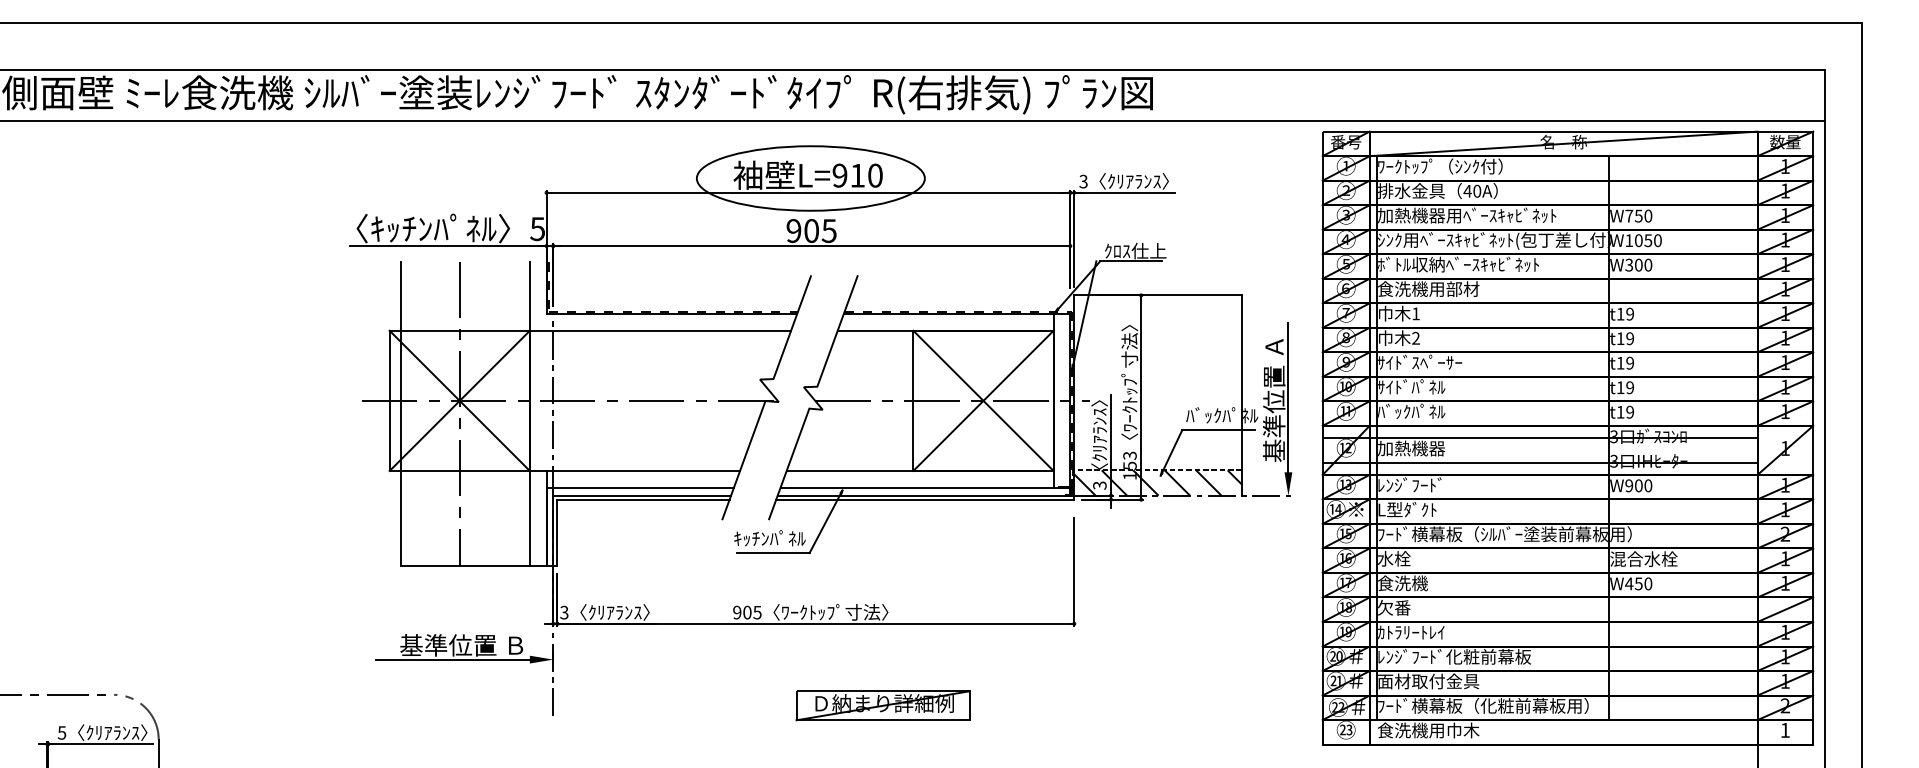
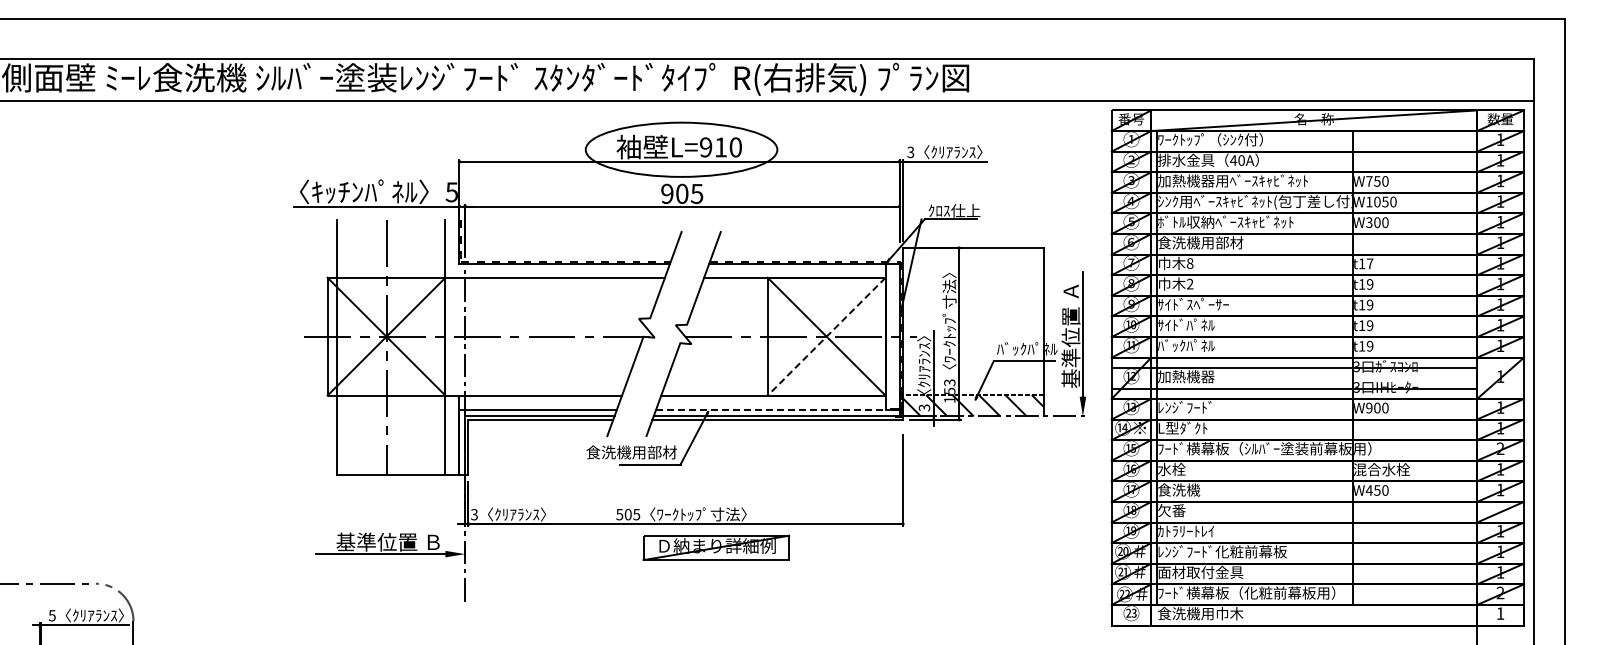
text: (1416, 313) -> (1190, 263), 1 -> 8
text: (1629, 313) -> (1369, 263), t19 -> t17
line: (983, 401) -> (826, 337), solid -> dashed
line: (924, 487) -> (777, 409), solid -> dashed
text: (751, 538) -> (631, 452), ｷｯﾁﾝﾊﾟﾈﾙ -> 食洗機用部材
text: (736, 612) -> (619, 514), 905 -> 505
part: (883, 705) -> (716, 547), moved

